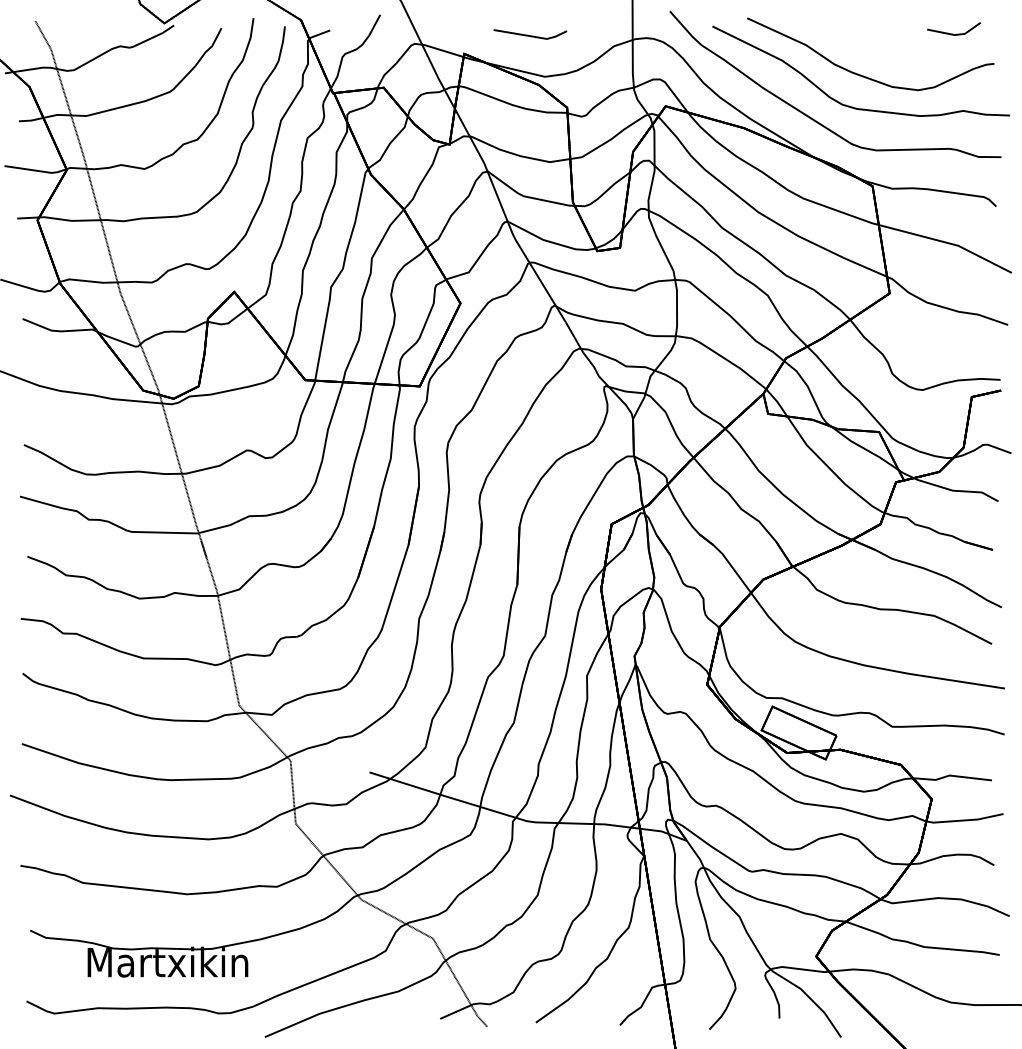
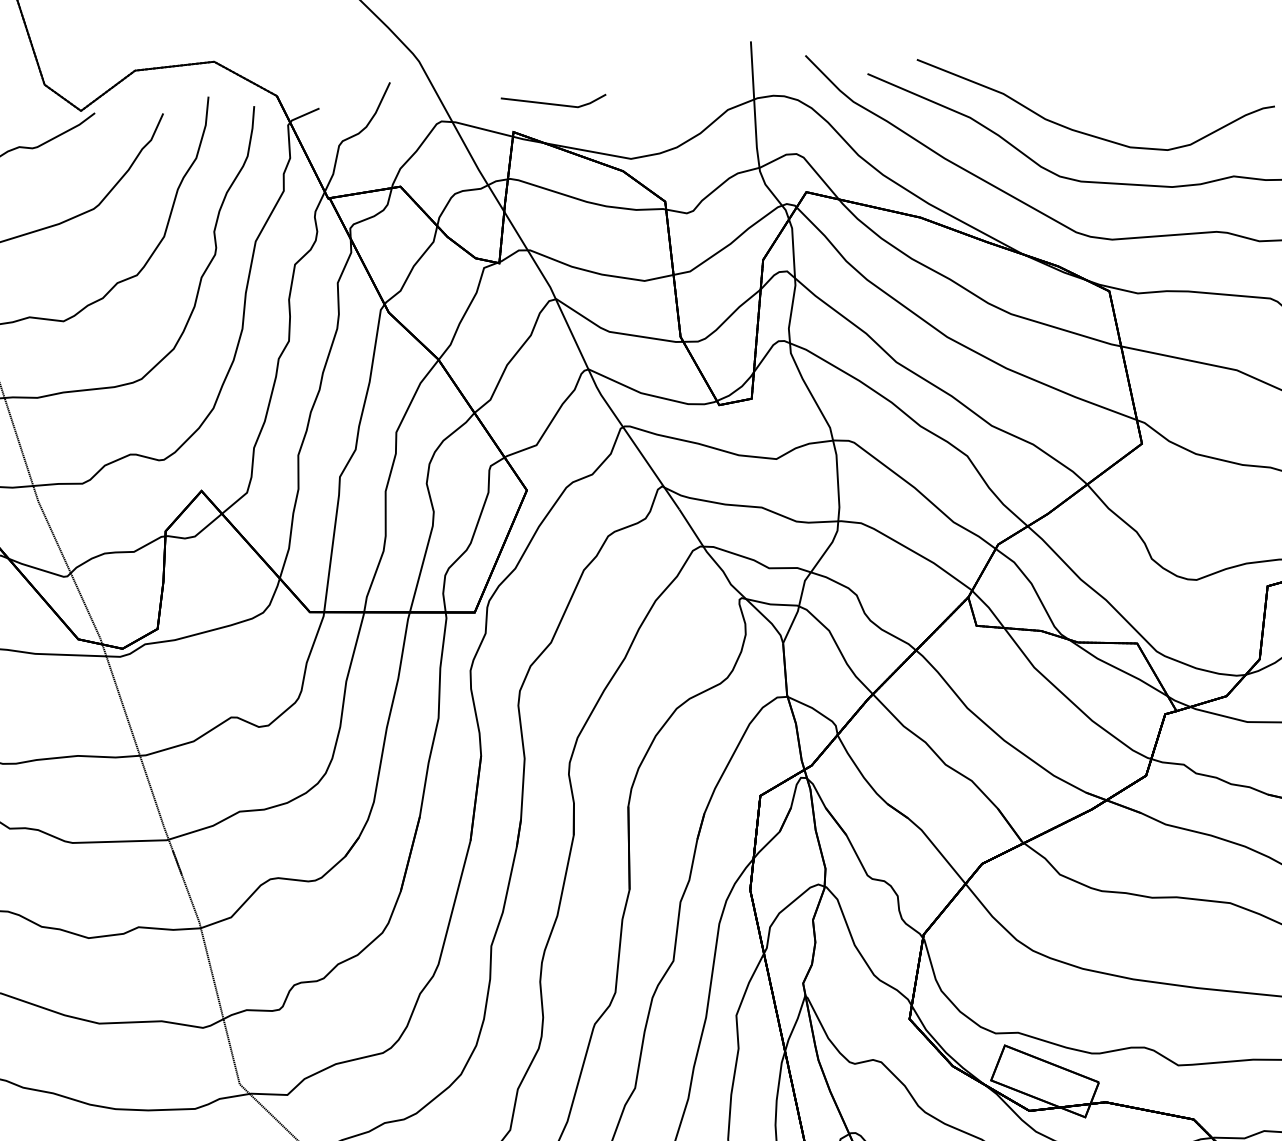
line: (953, 33) -> (1213, 66), removed
line: (530, 35) -> (554, 103), moved

